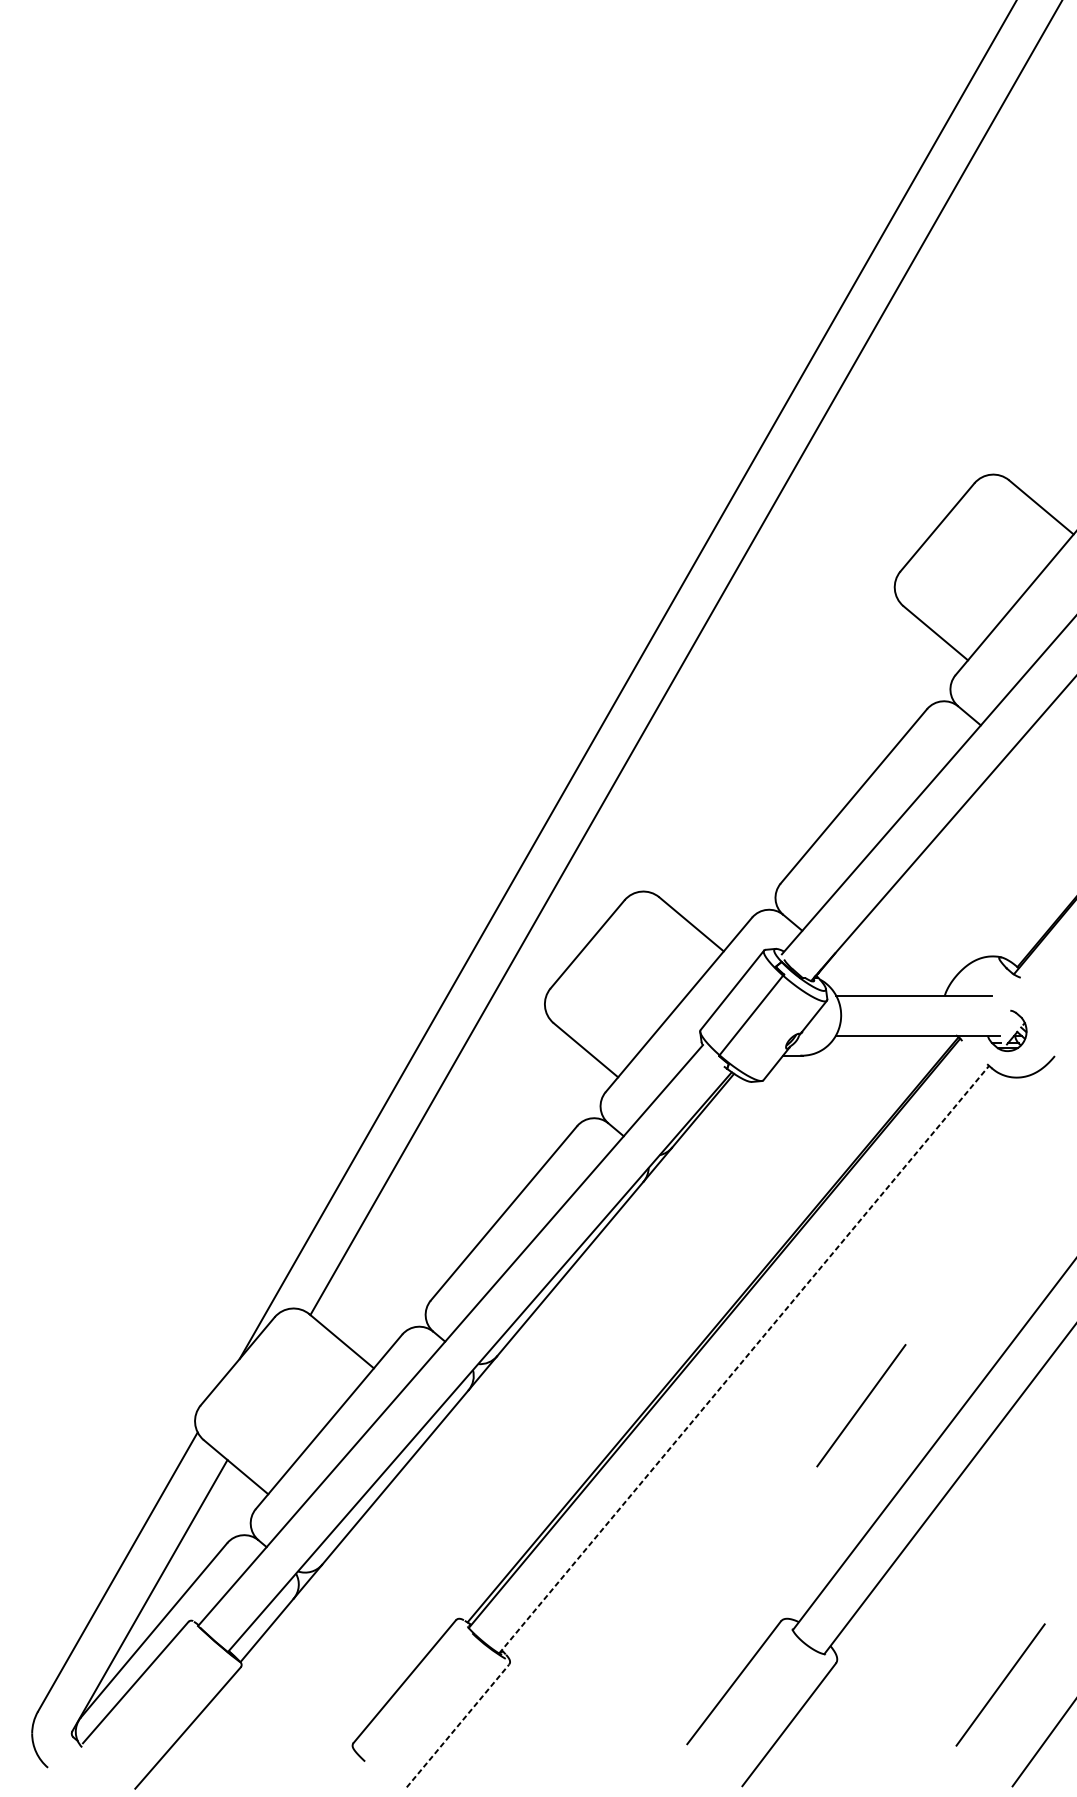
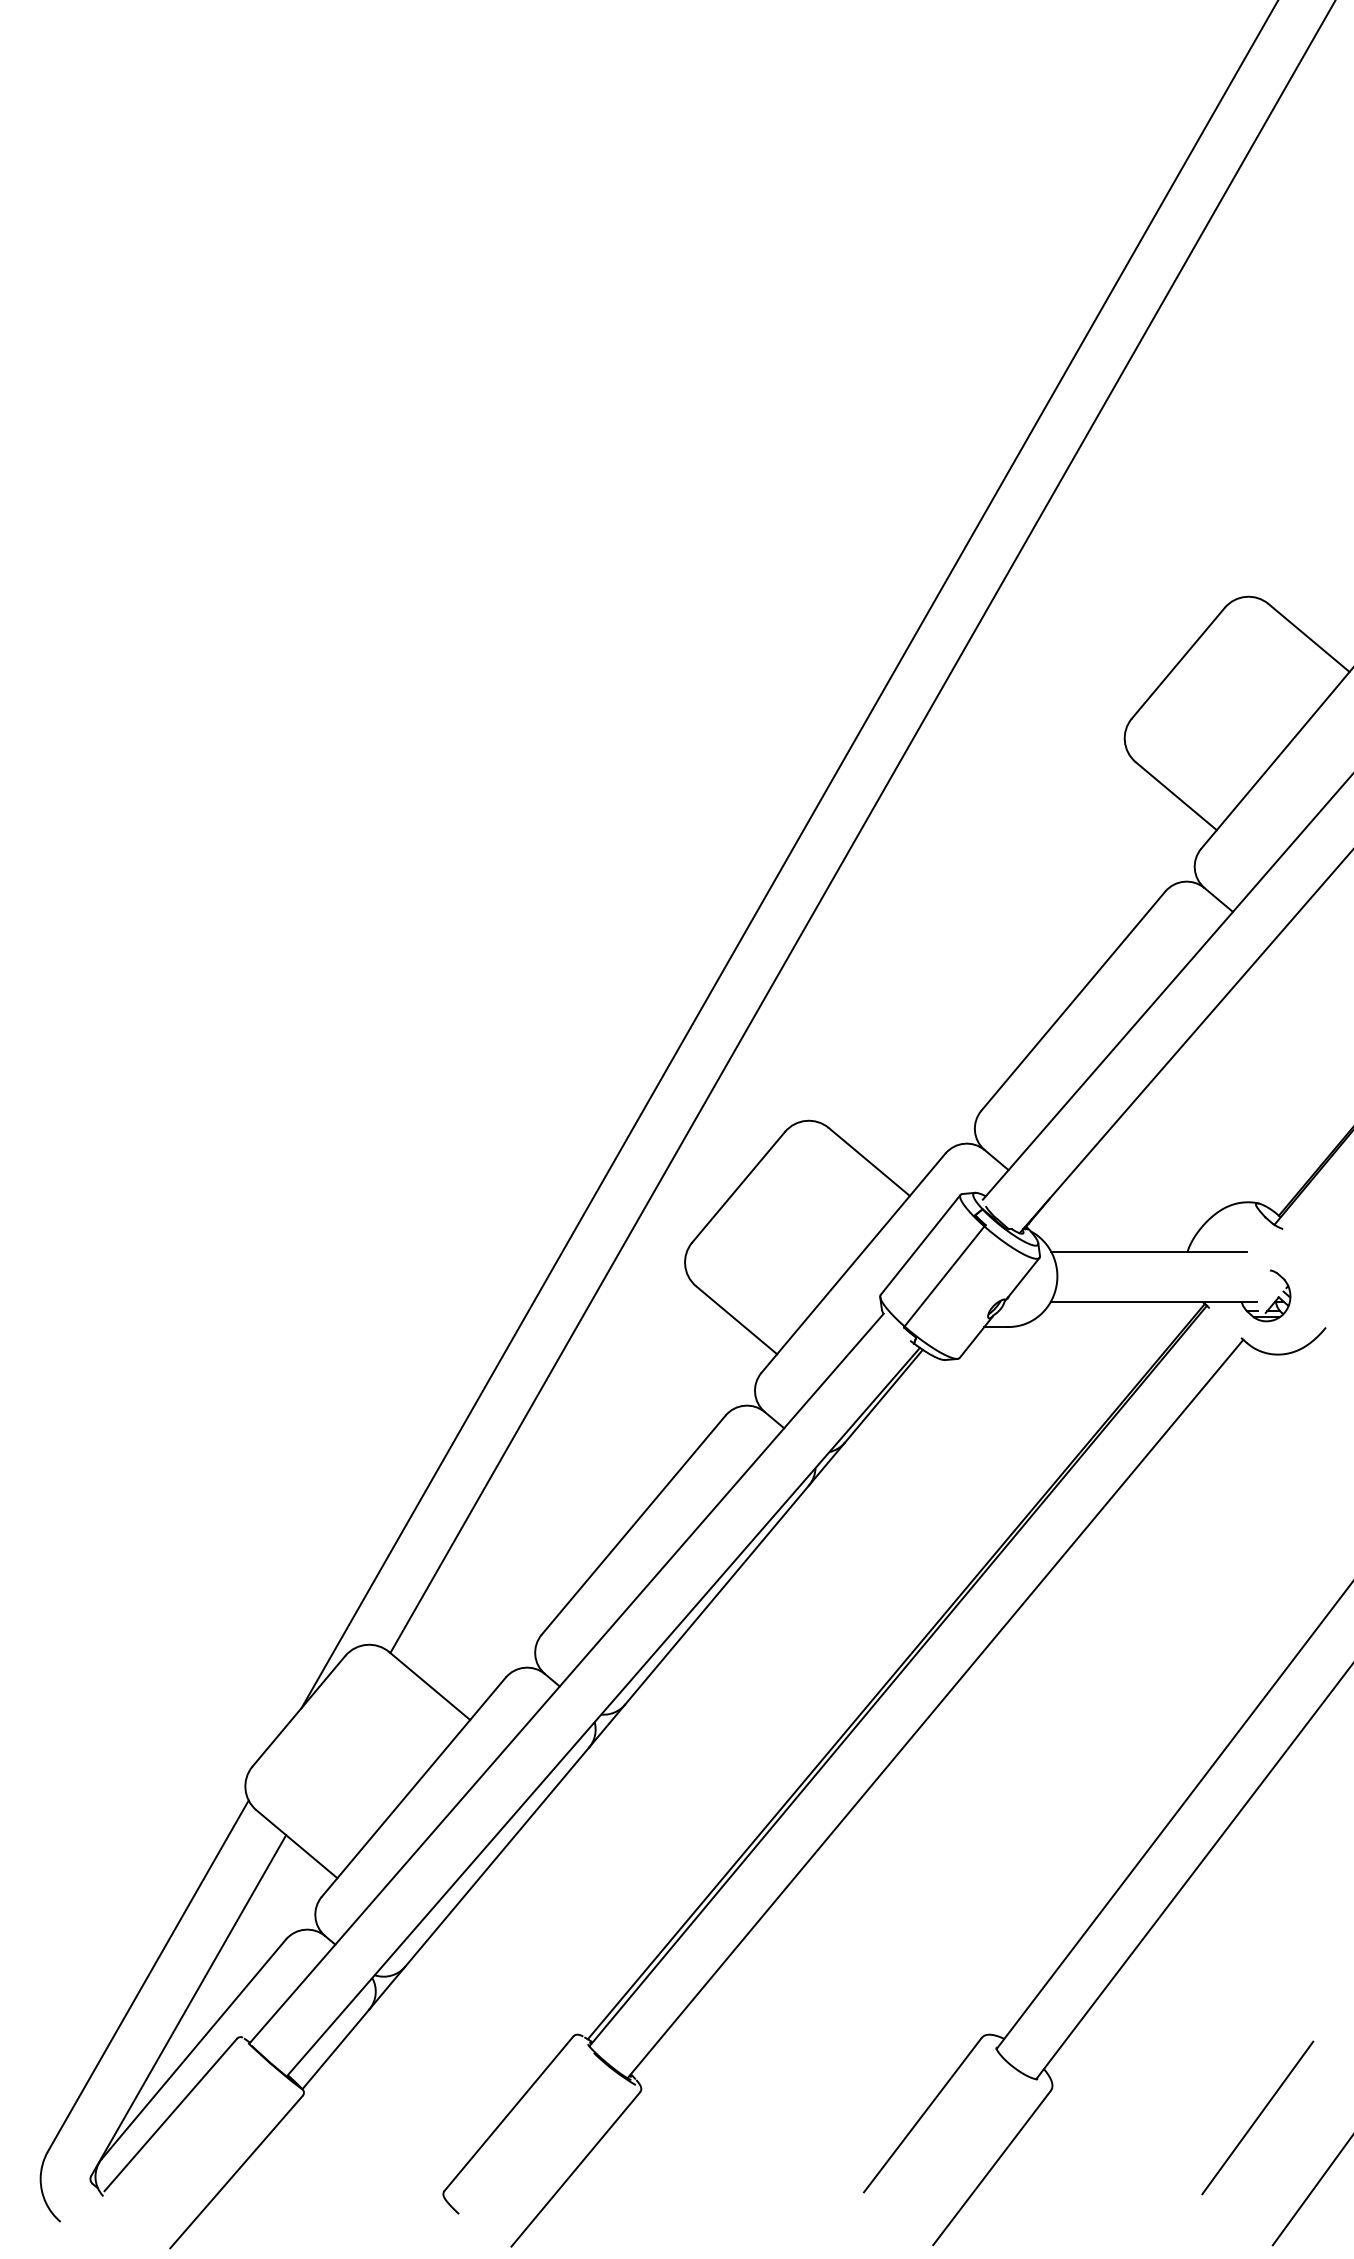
line: (744, 1360) -> (935, 1709), dashed -> solid
line: (861, 1405) -> (1082, 1766), removed
line: (458, 1726) -> (576, 2169), dashed -> solid

